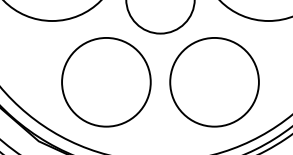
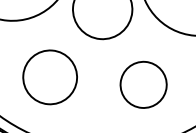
circle: (106, 81) -> (50, 76), size x0.7
circle: (214, 81) -> (143, 84), size x0.6

